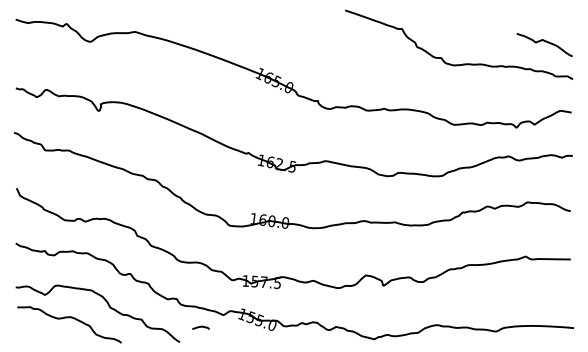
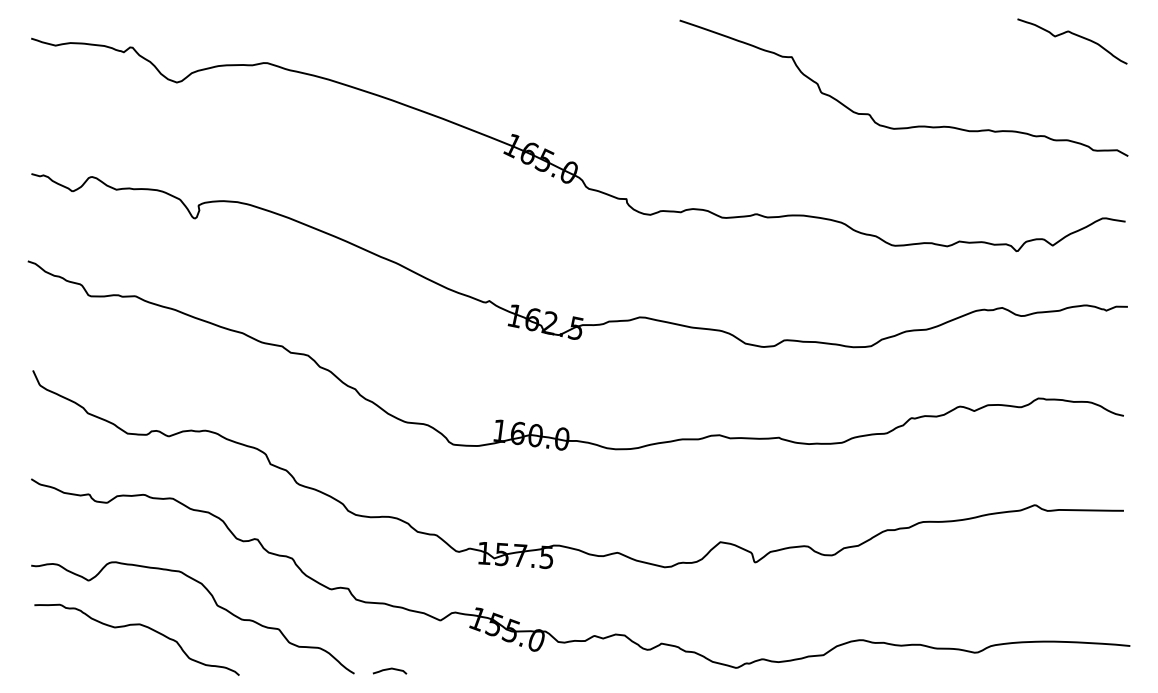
curve: (545, 42) -> (1074, 36), moved
curve: (200, 327) -> (389, 670), moved

